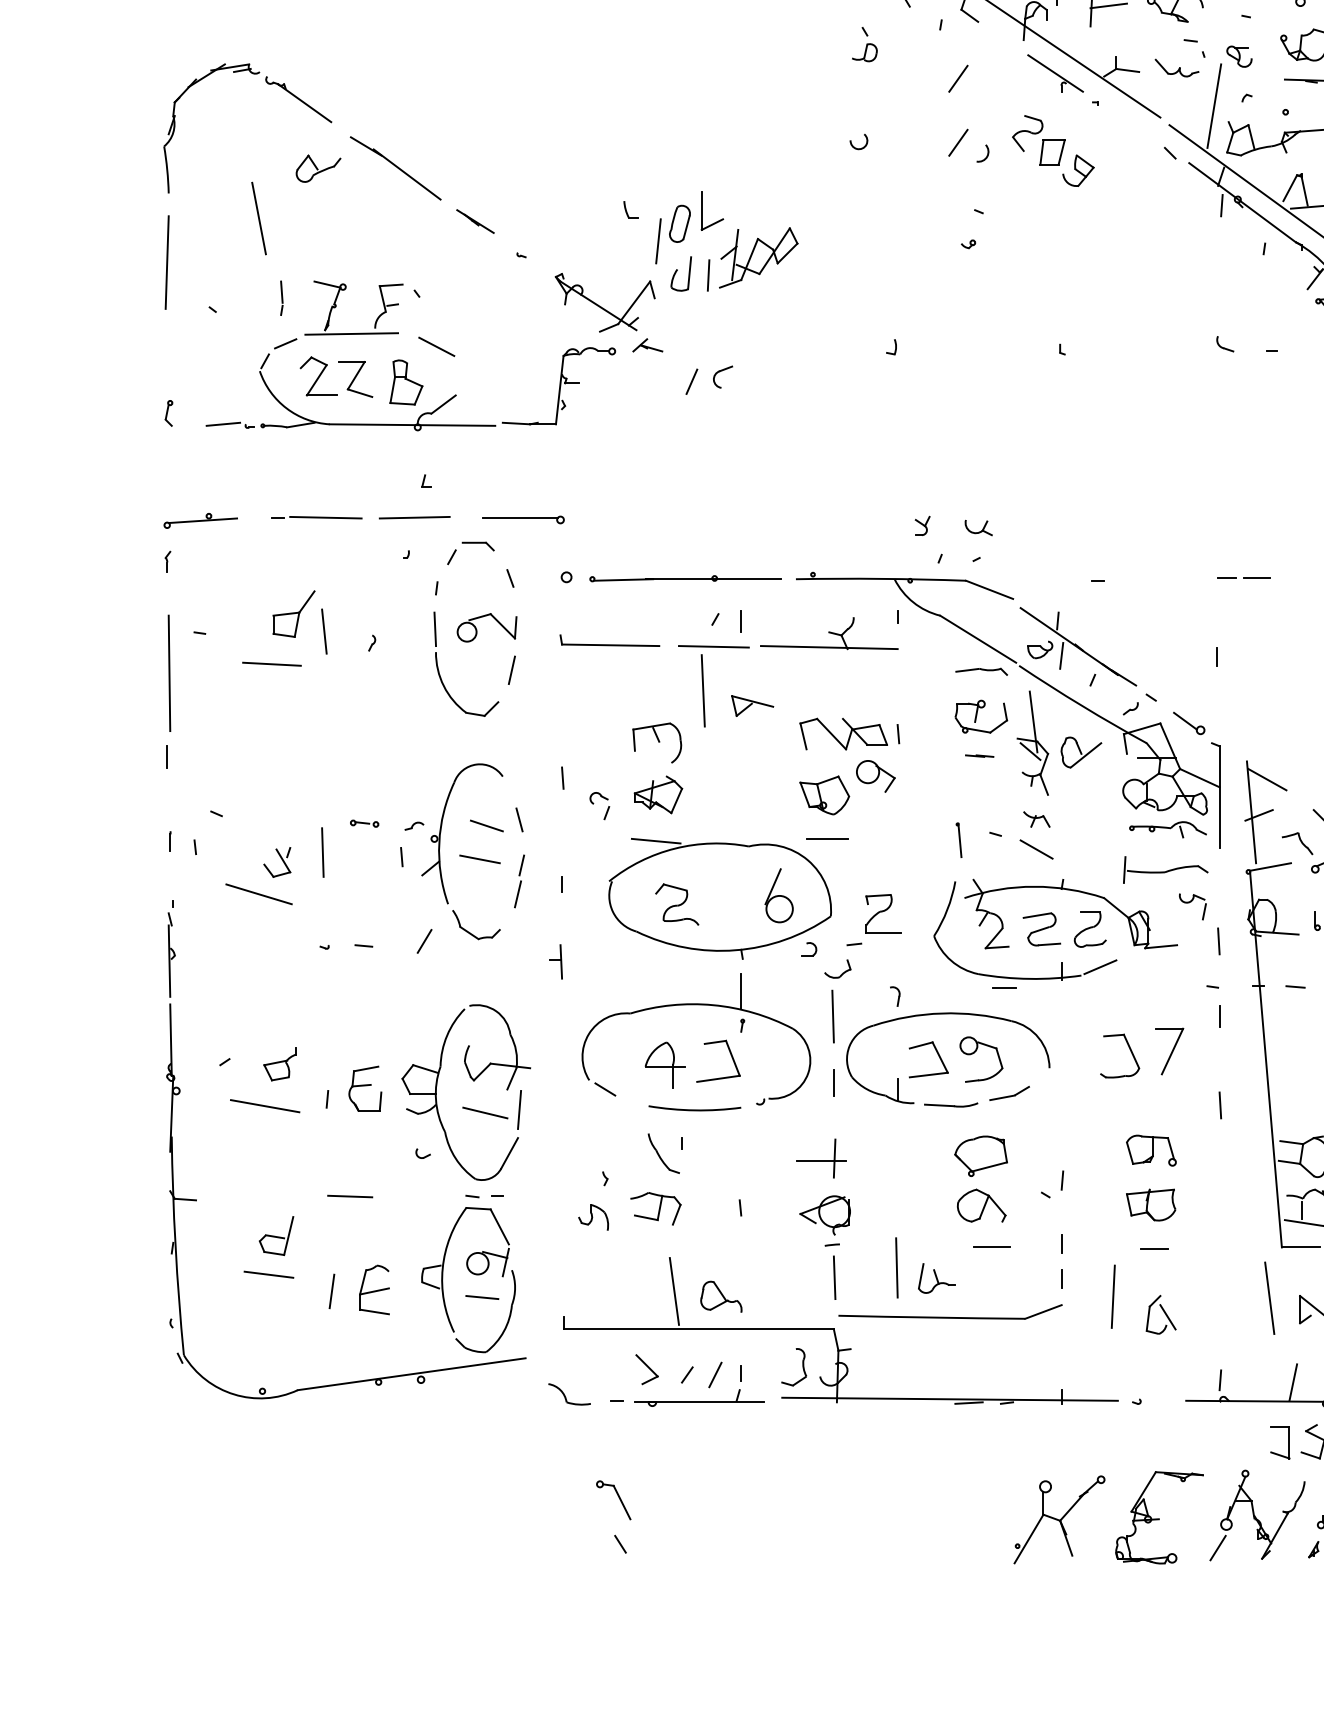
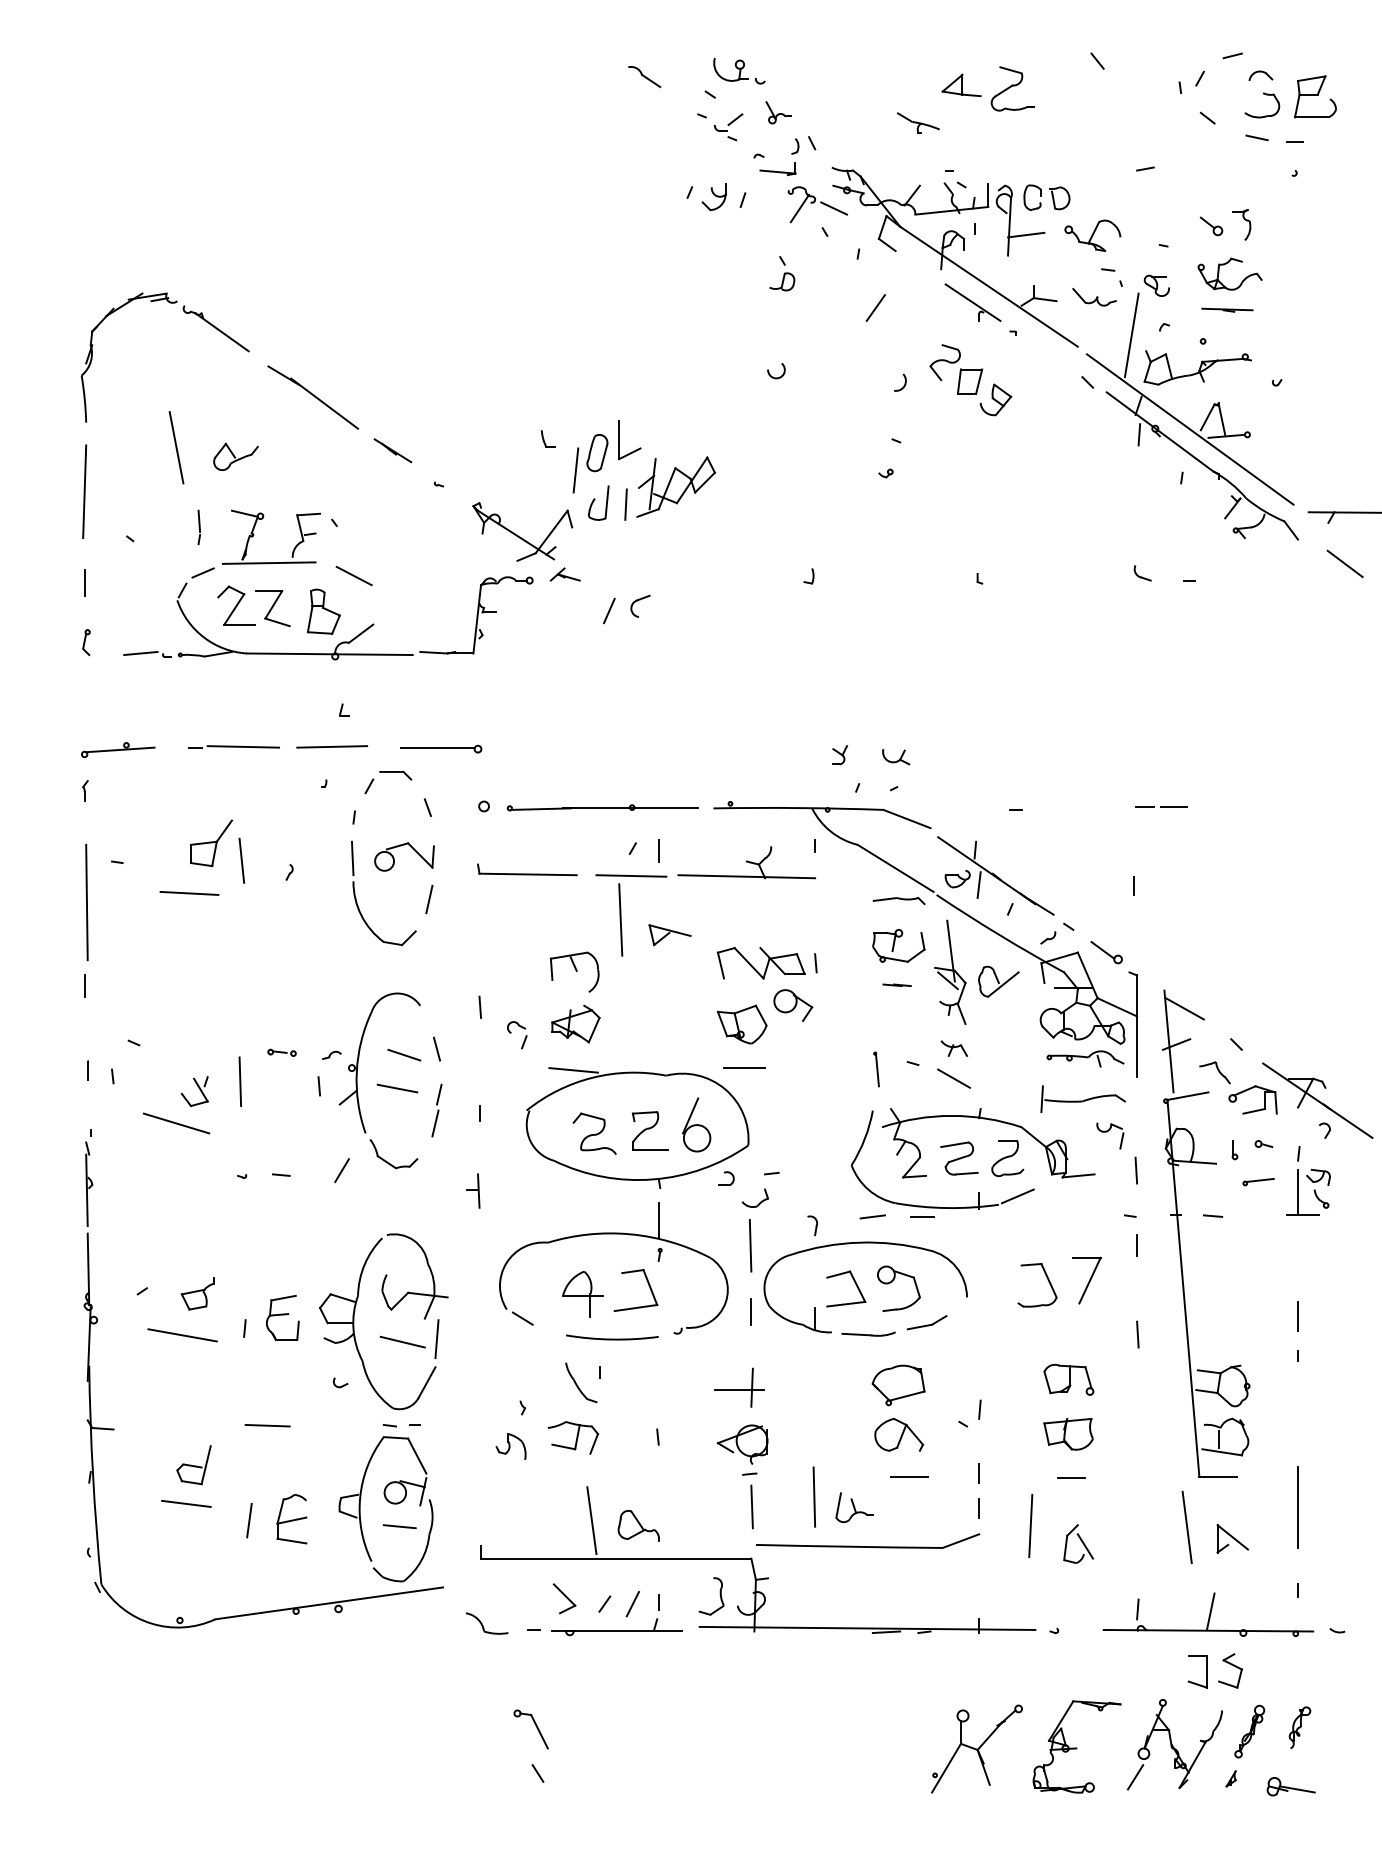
line: (958, 142) -> (875, 371), removed
part: (318, 168) -> (235, 456), moved
line: (167, 353) -> (84, 582), added
part: (883, 913) -> (649, 1130), moved
line: (955, 987) -> (872, 1216), added

